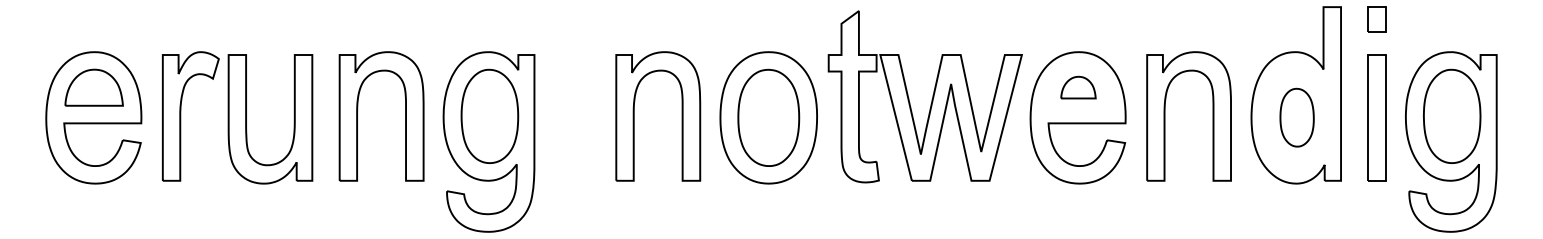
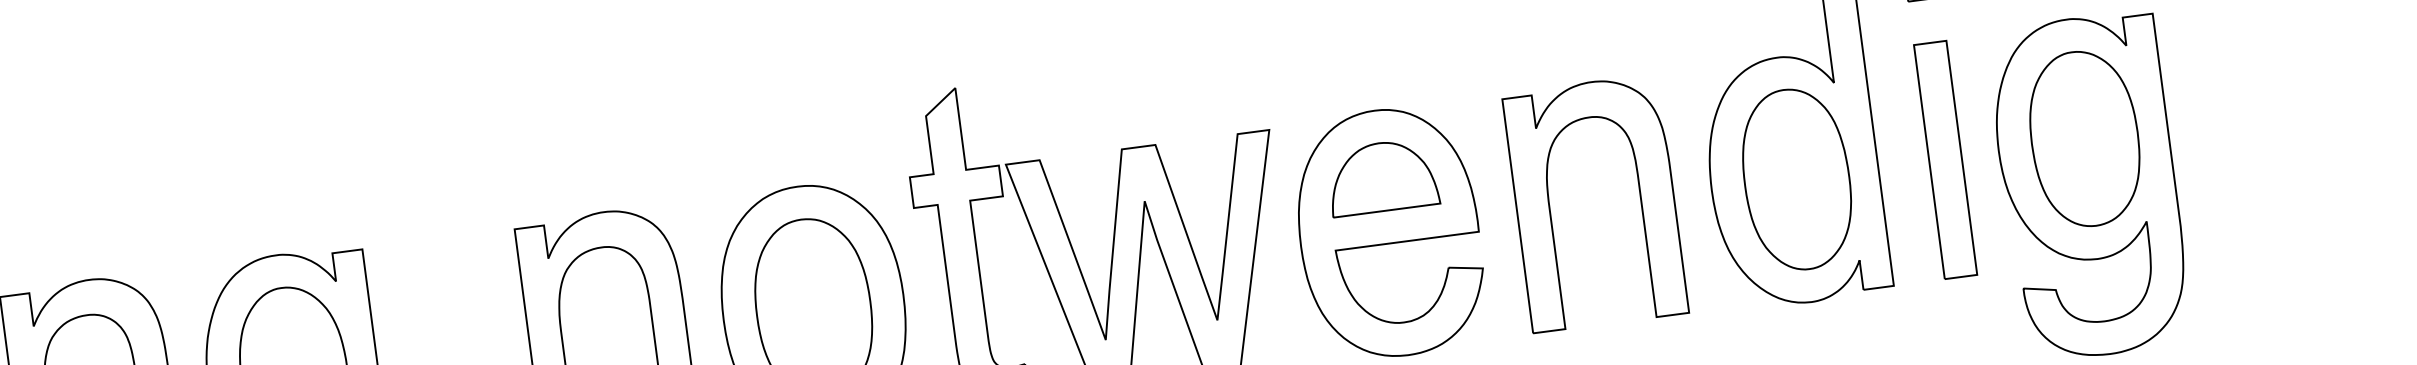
part: (1078, 87) -> (1382, 176), size x1.67
part: (1296, 117) -> (1795, 178), size x1.67

